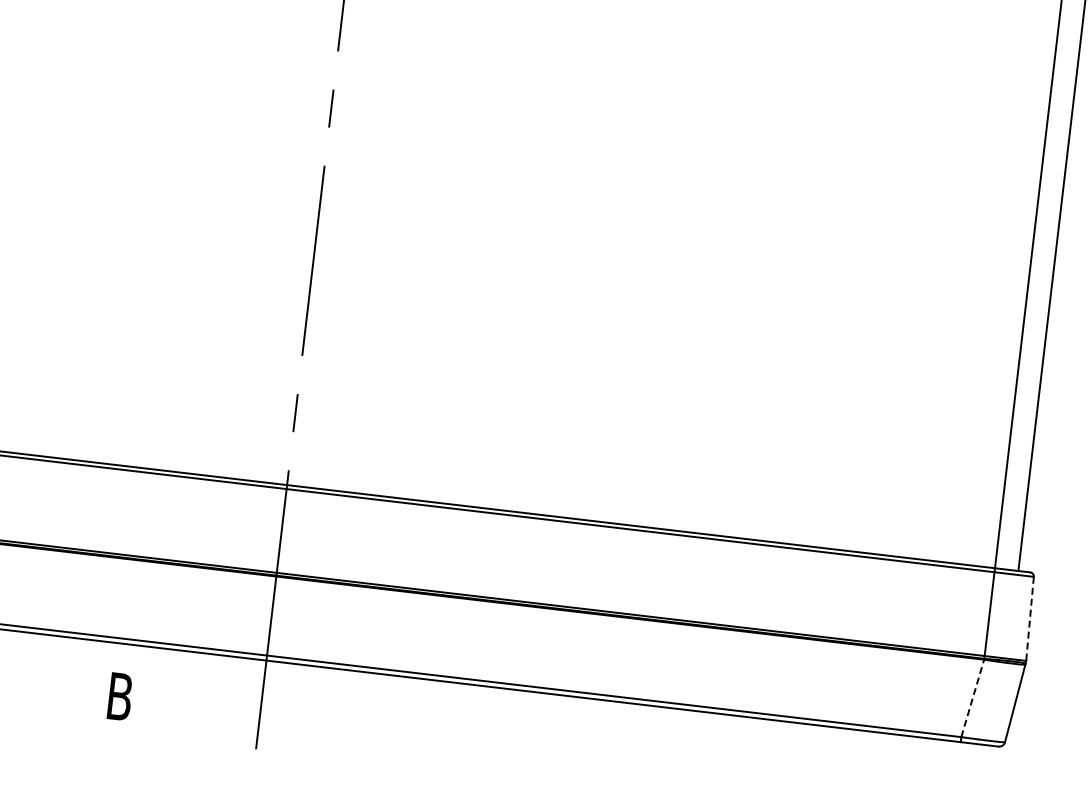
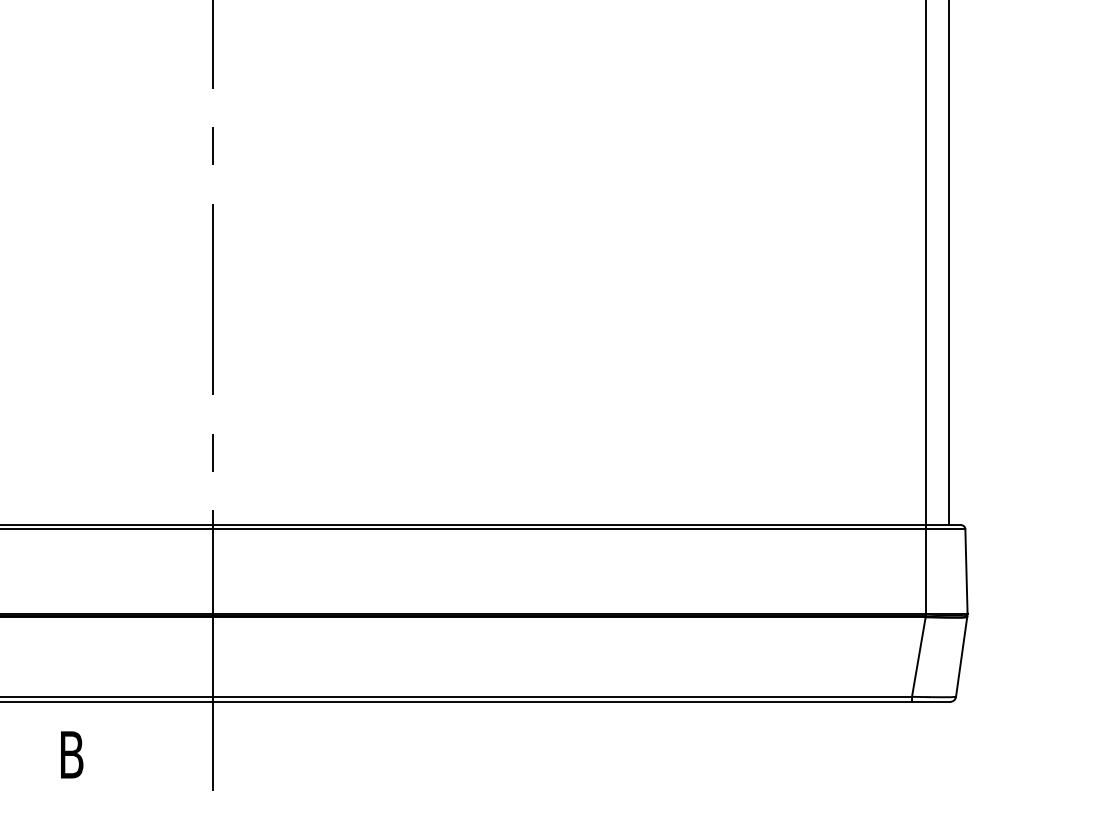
line: (1030, 619) -> (966, 571), dashed -> solid
line: (972, 697) -> (918, 656), dashed -> solid

